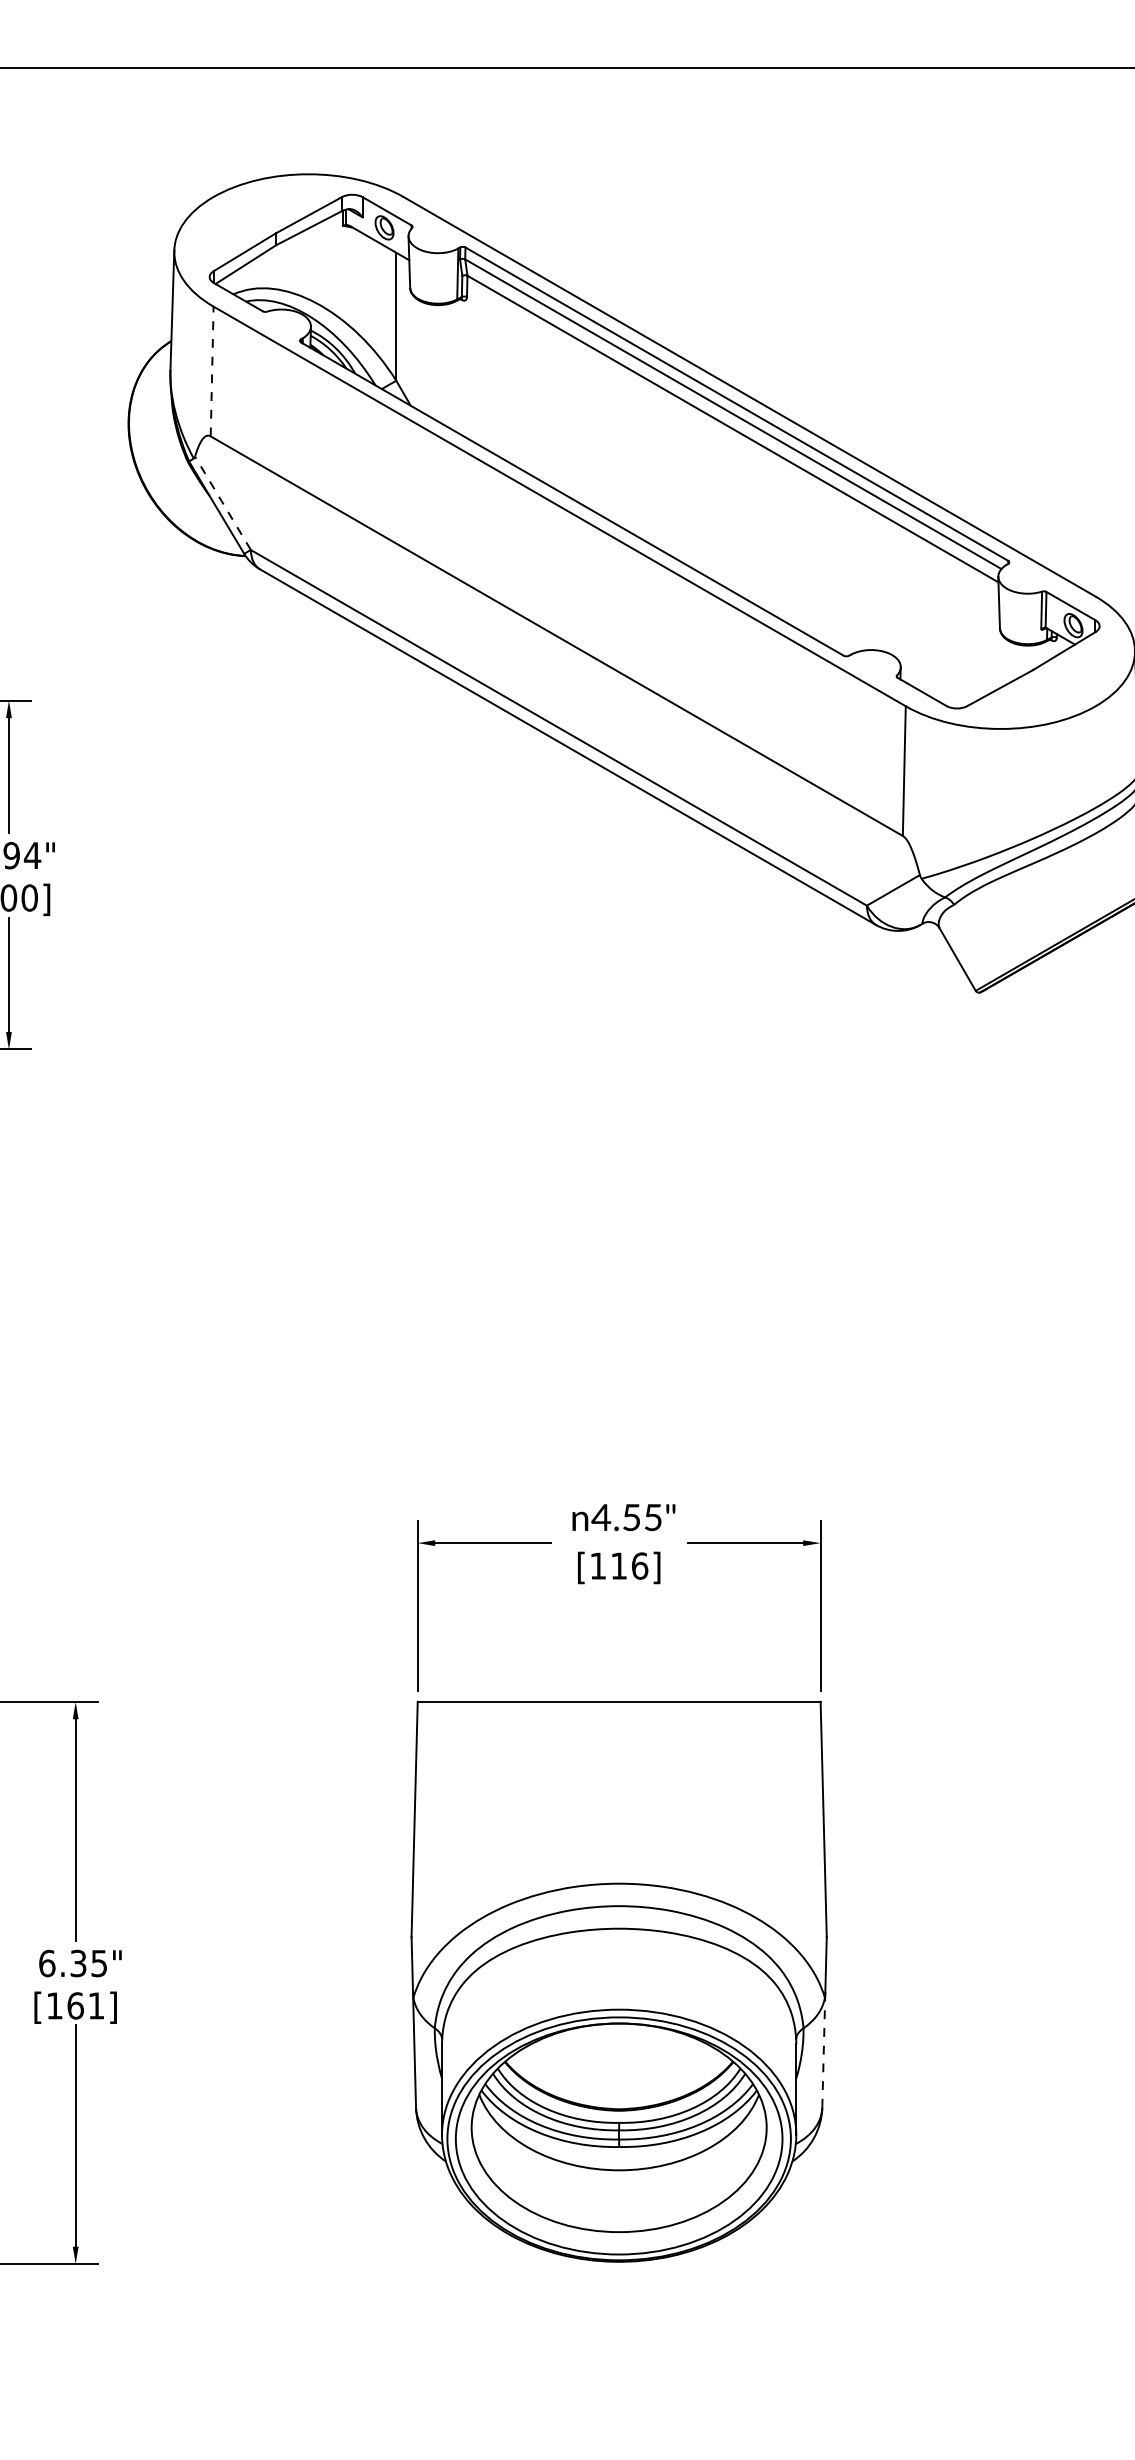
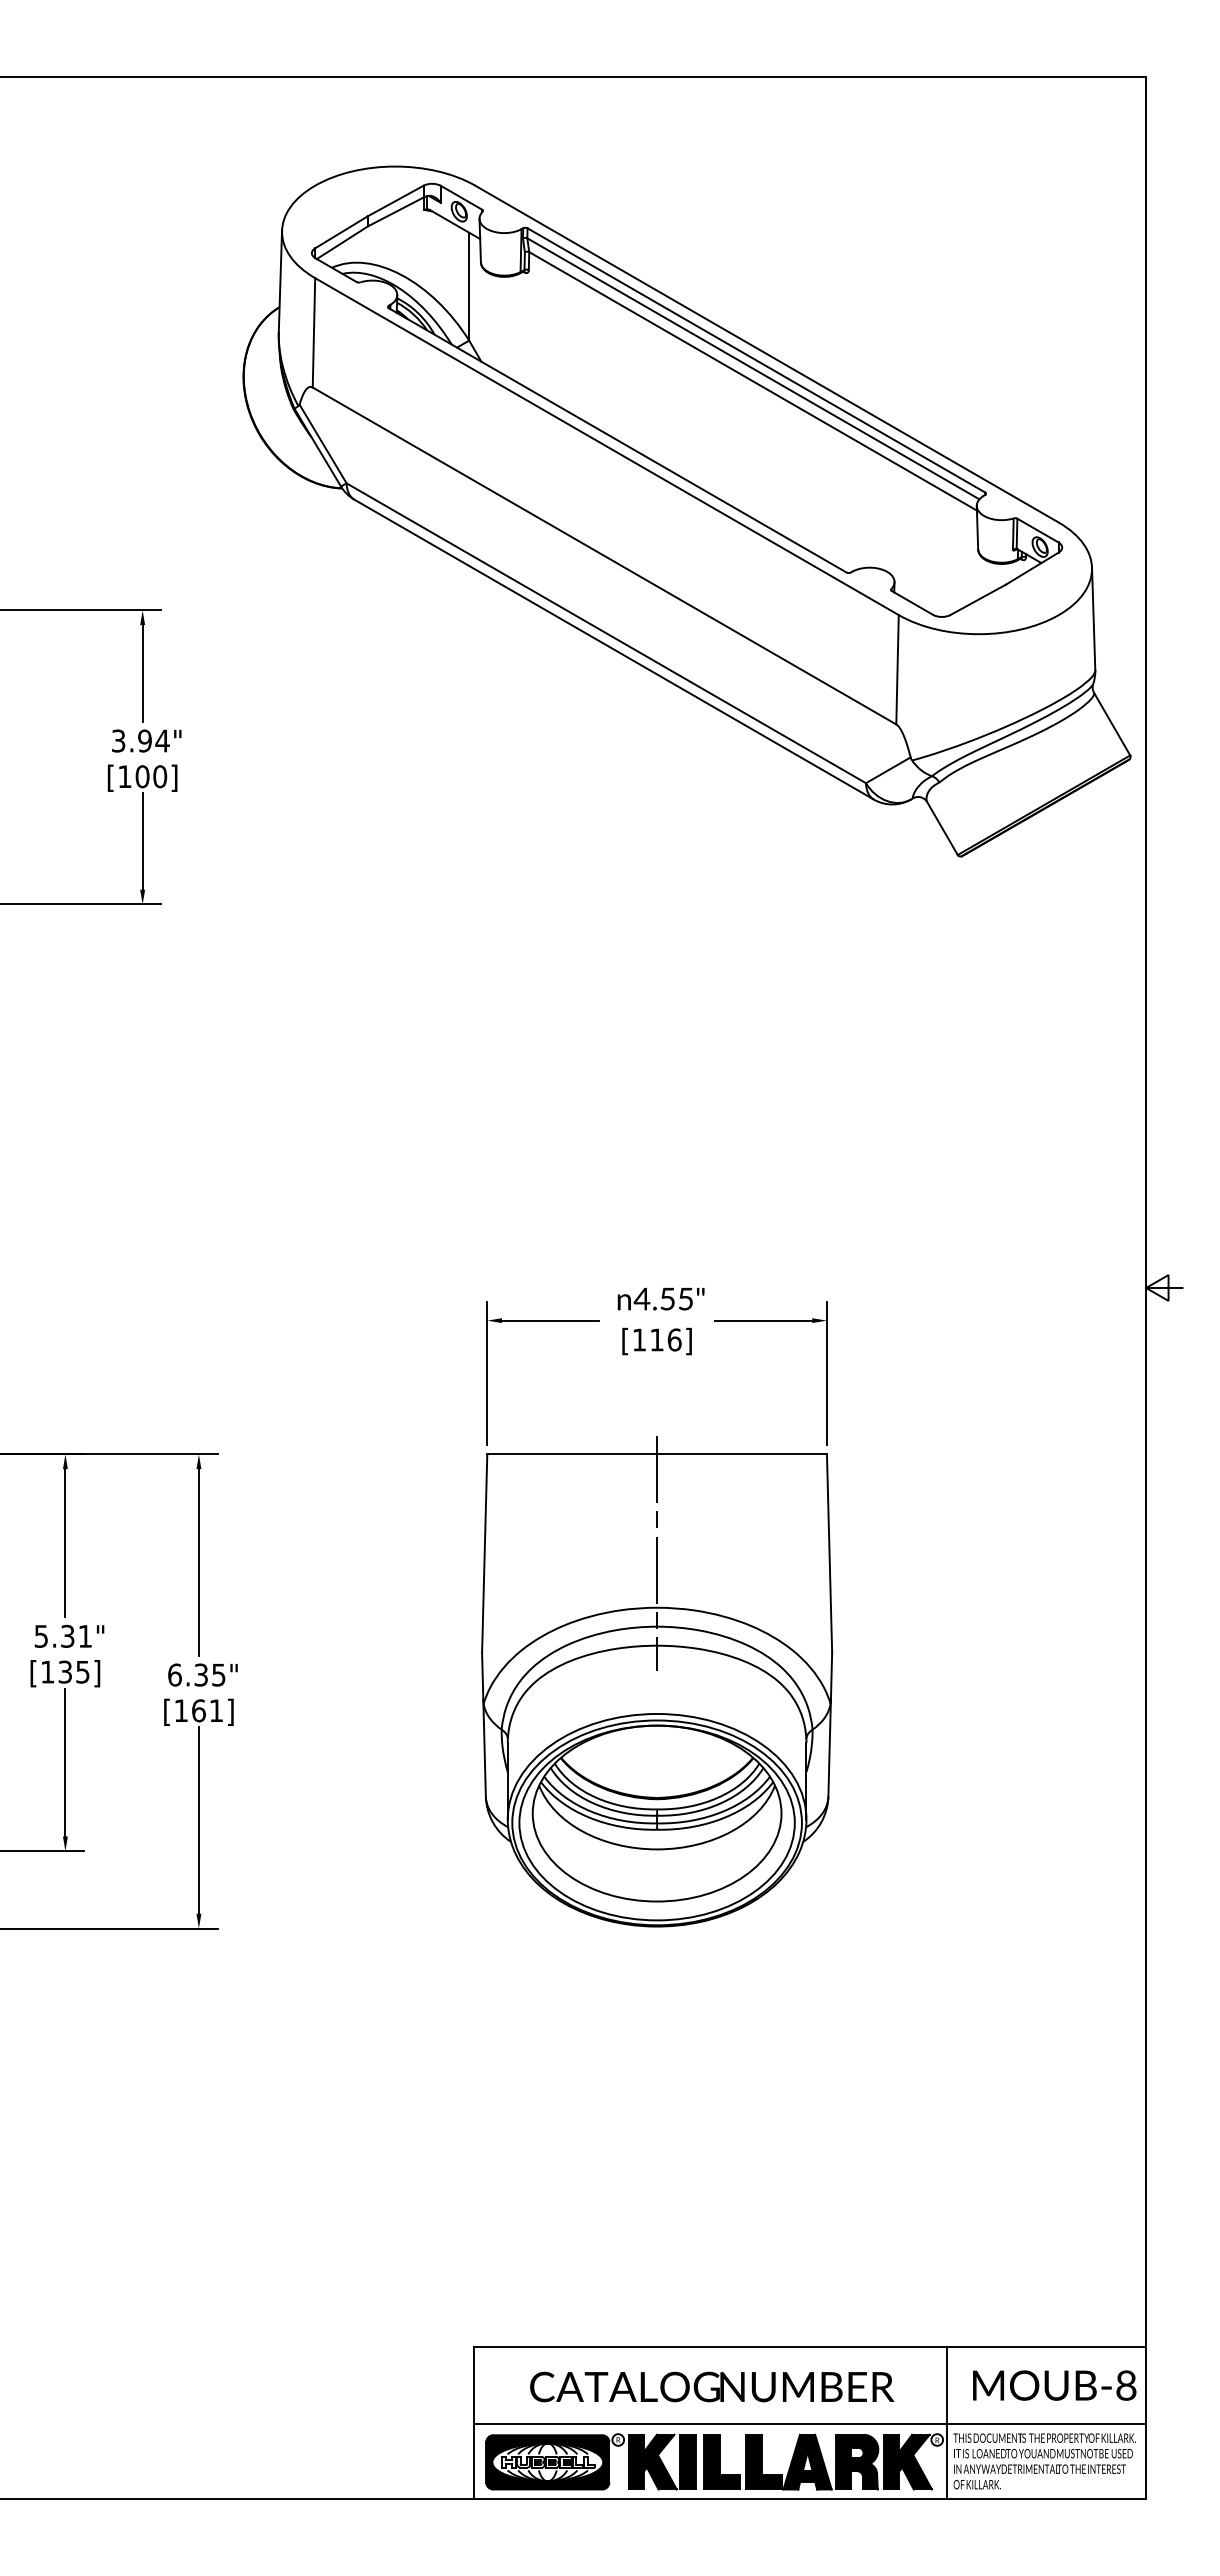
line: (211, 371) -> (313, 332), dashed -> solid
line: (223, 502) -> (323, 443), dashed -> solid
line: (619, 1819) -> (657, 1553), added
line: (823, 2049) -> (829, 1747), dashed -> solid

